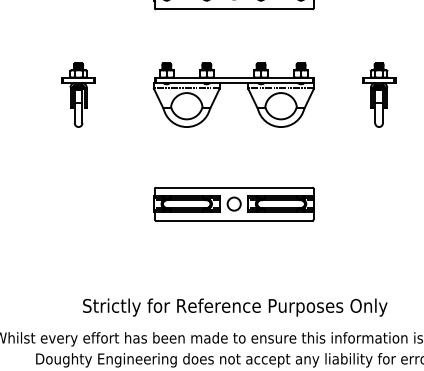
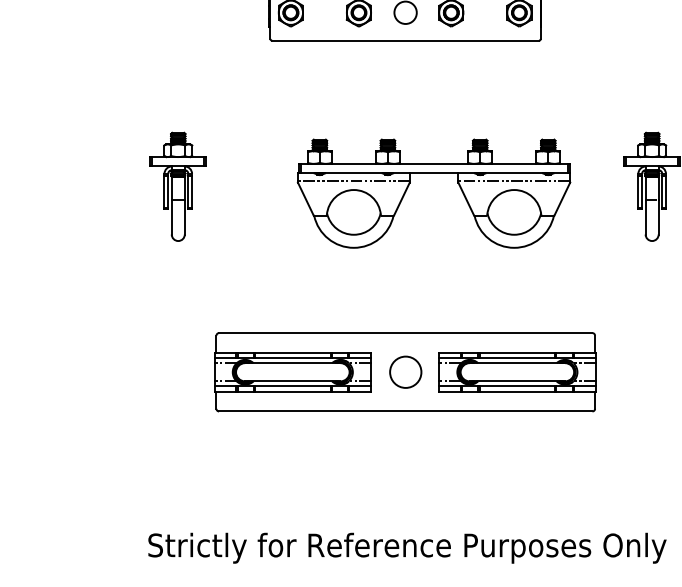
part: (233, 83) -> (433, 173), moved
part: (78, 94) -> (178, 185), moved
part: (233, 203) -> (404, 371), size x1.4

